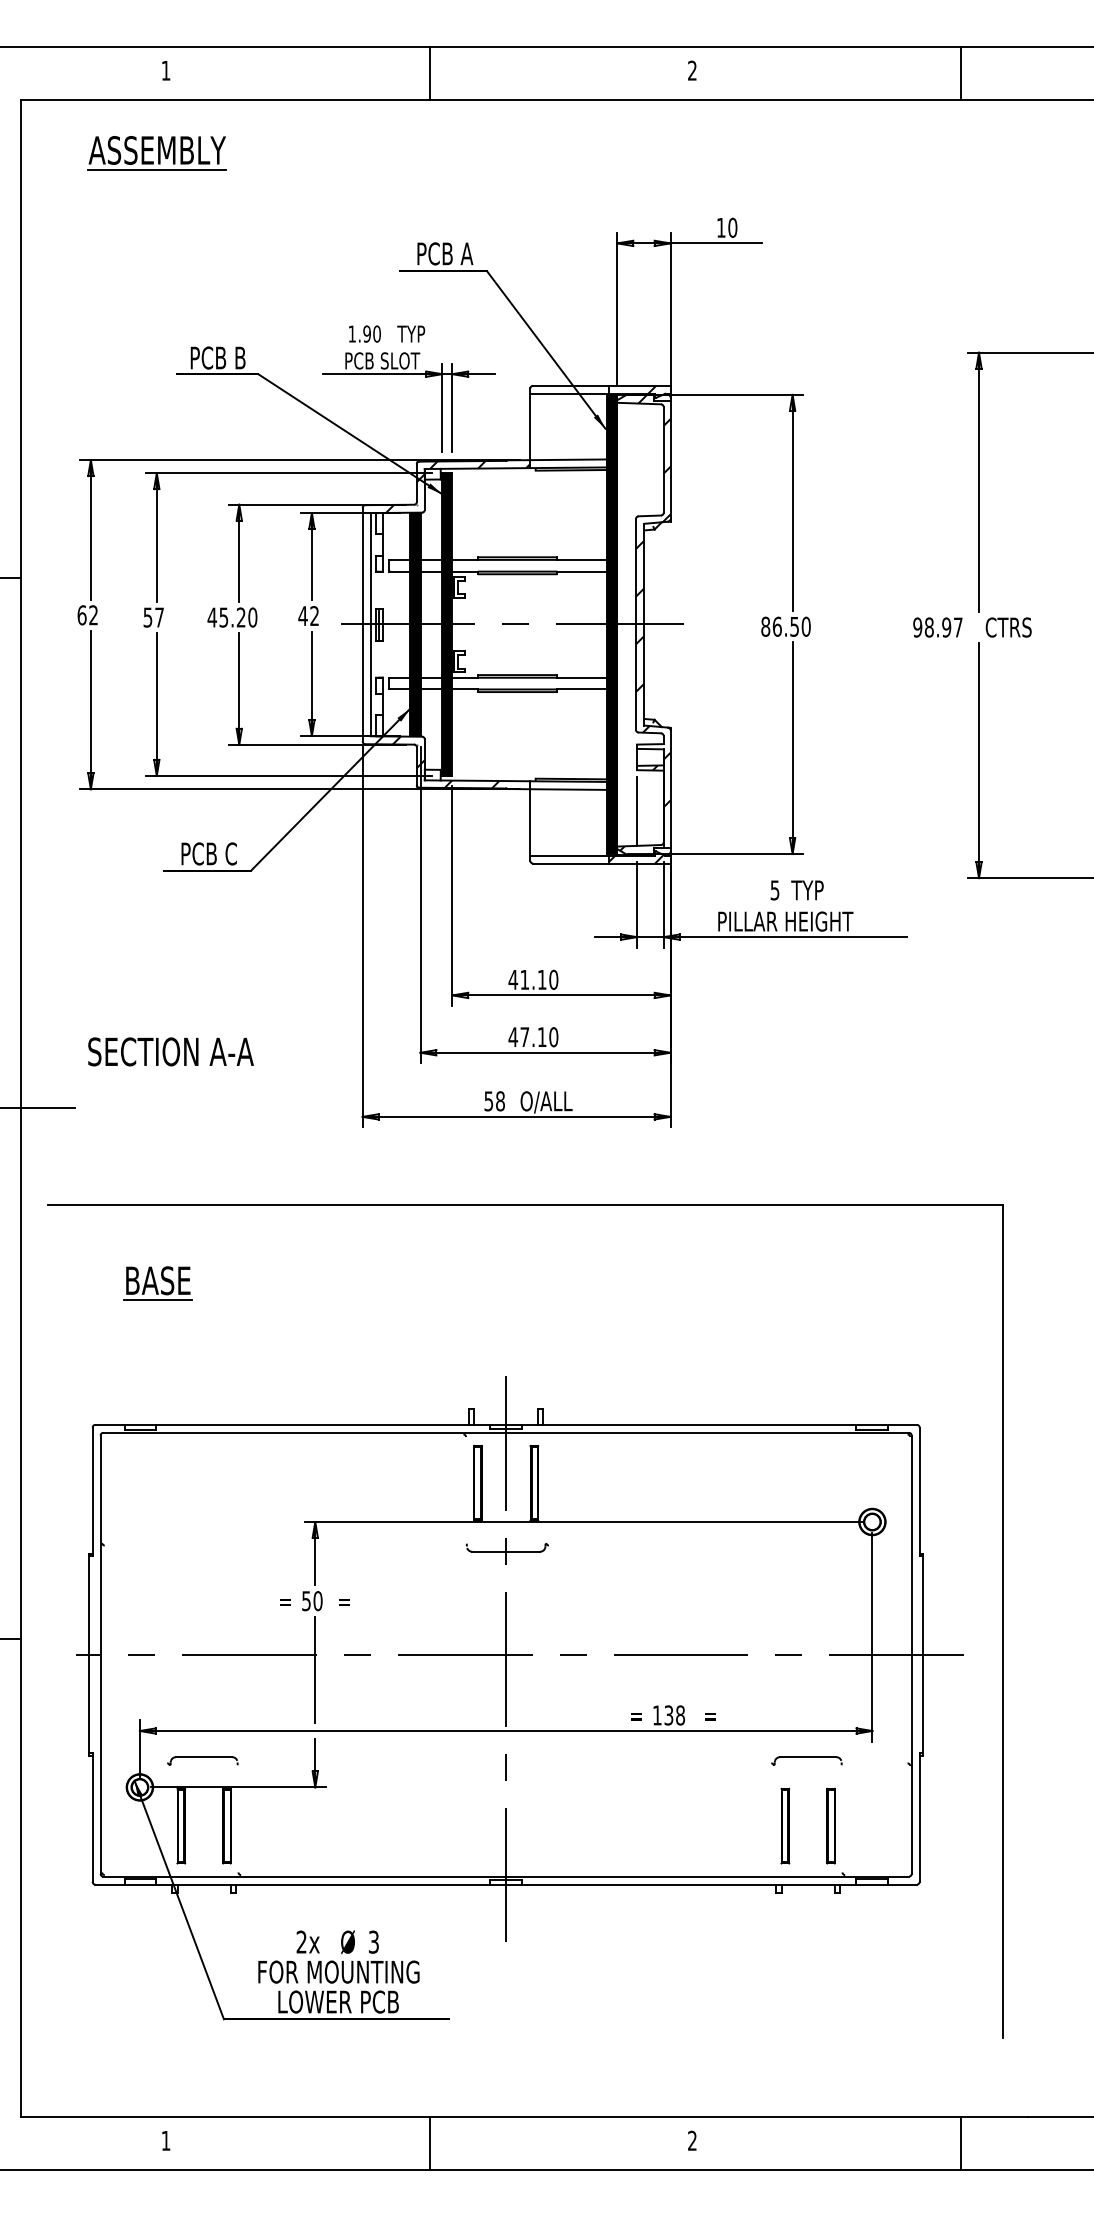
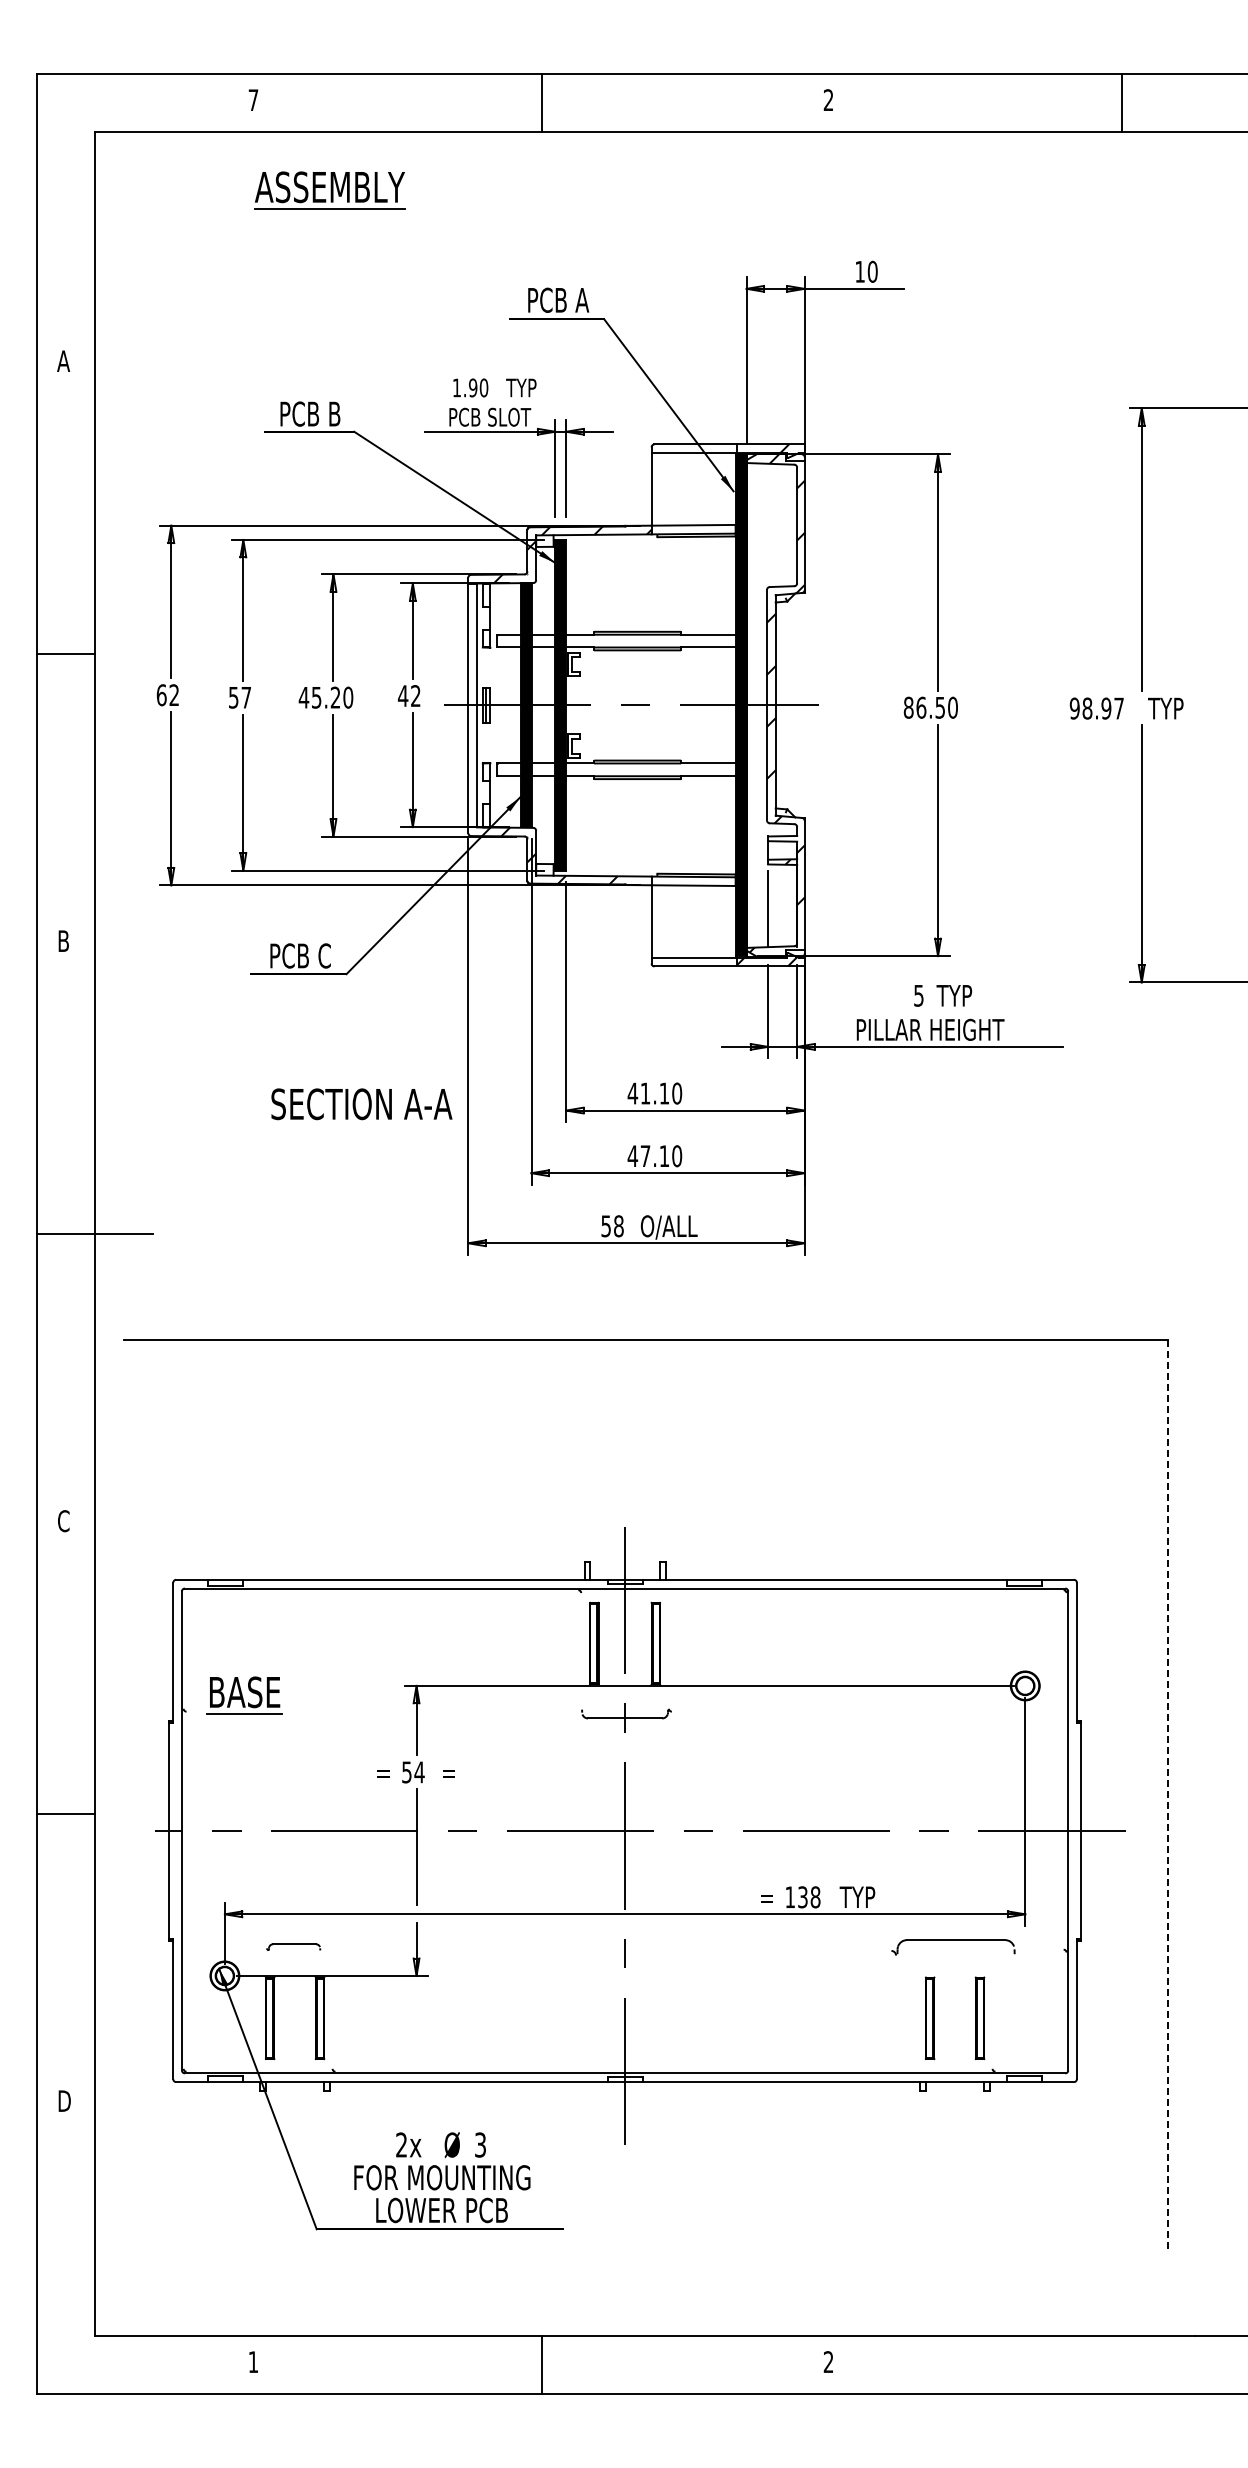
text: (166, 70) -> (253, 99), 1 -> 7
part: (156, 153) -> (329, 190), moved
text: (1008, 627) -> (1173, 708), CTRS -> TYP
text: (170, 1052) -> (361, 1104), moved
part: (157, 1283) -> (244, 1695), moved
text: (318, 1601) -> (419, 1772), 50 -> 54
line: (1002, 1621) -> (1167, 1794), solid -> dashed
text: (718, 1714) -> (857, 1896), = -> TYP
part: (202, 1761) -> (293, 1947), size x0.7
part: (806, 1761) -> (953, 1947), size x1.6
line: (961, 2143) -> (1122, 2364), removed

